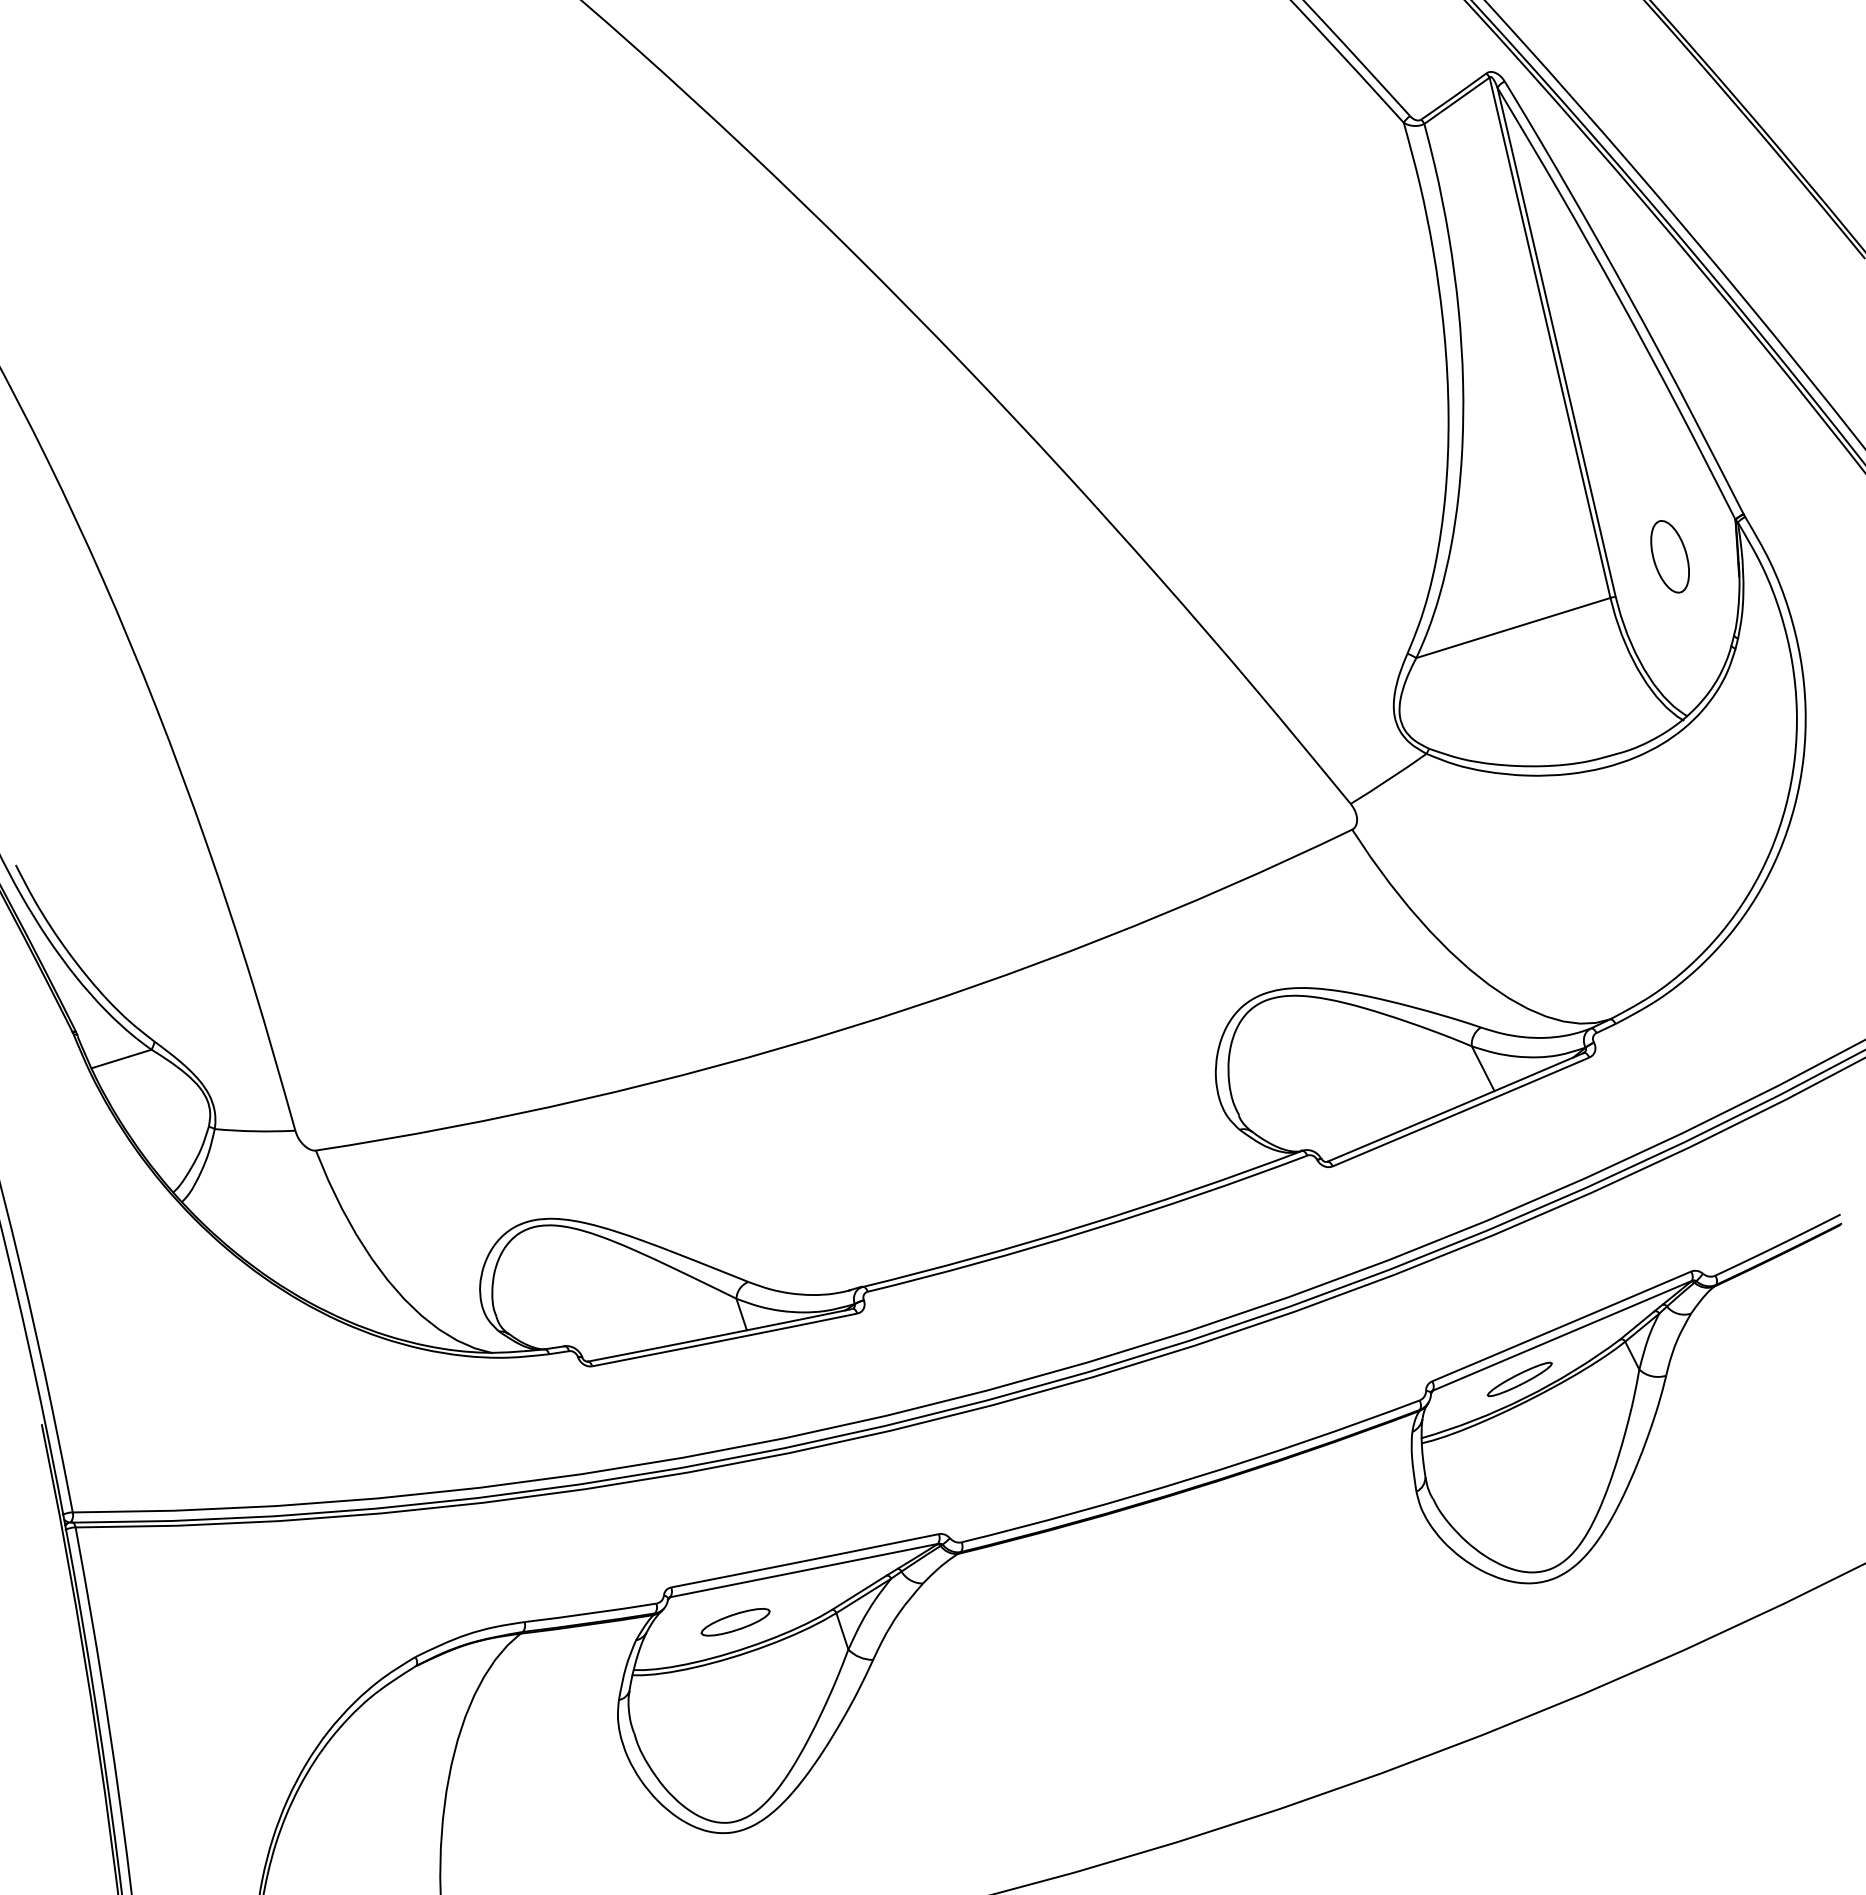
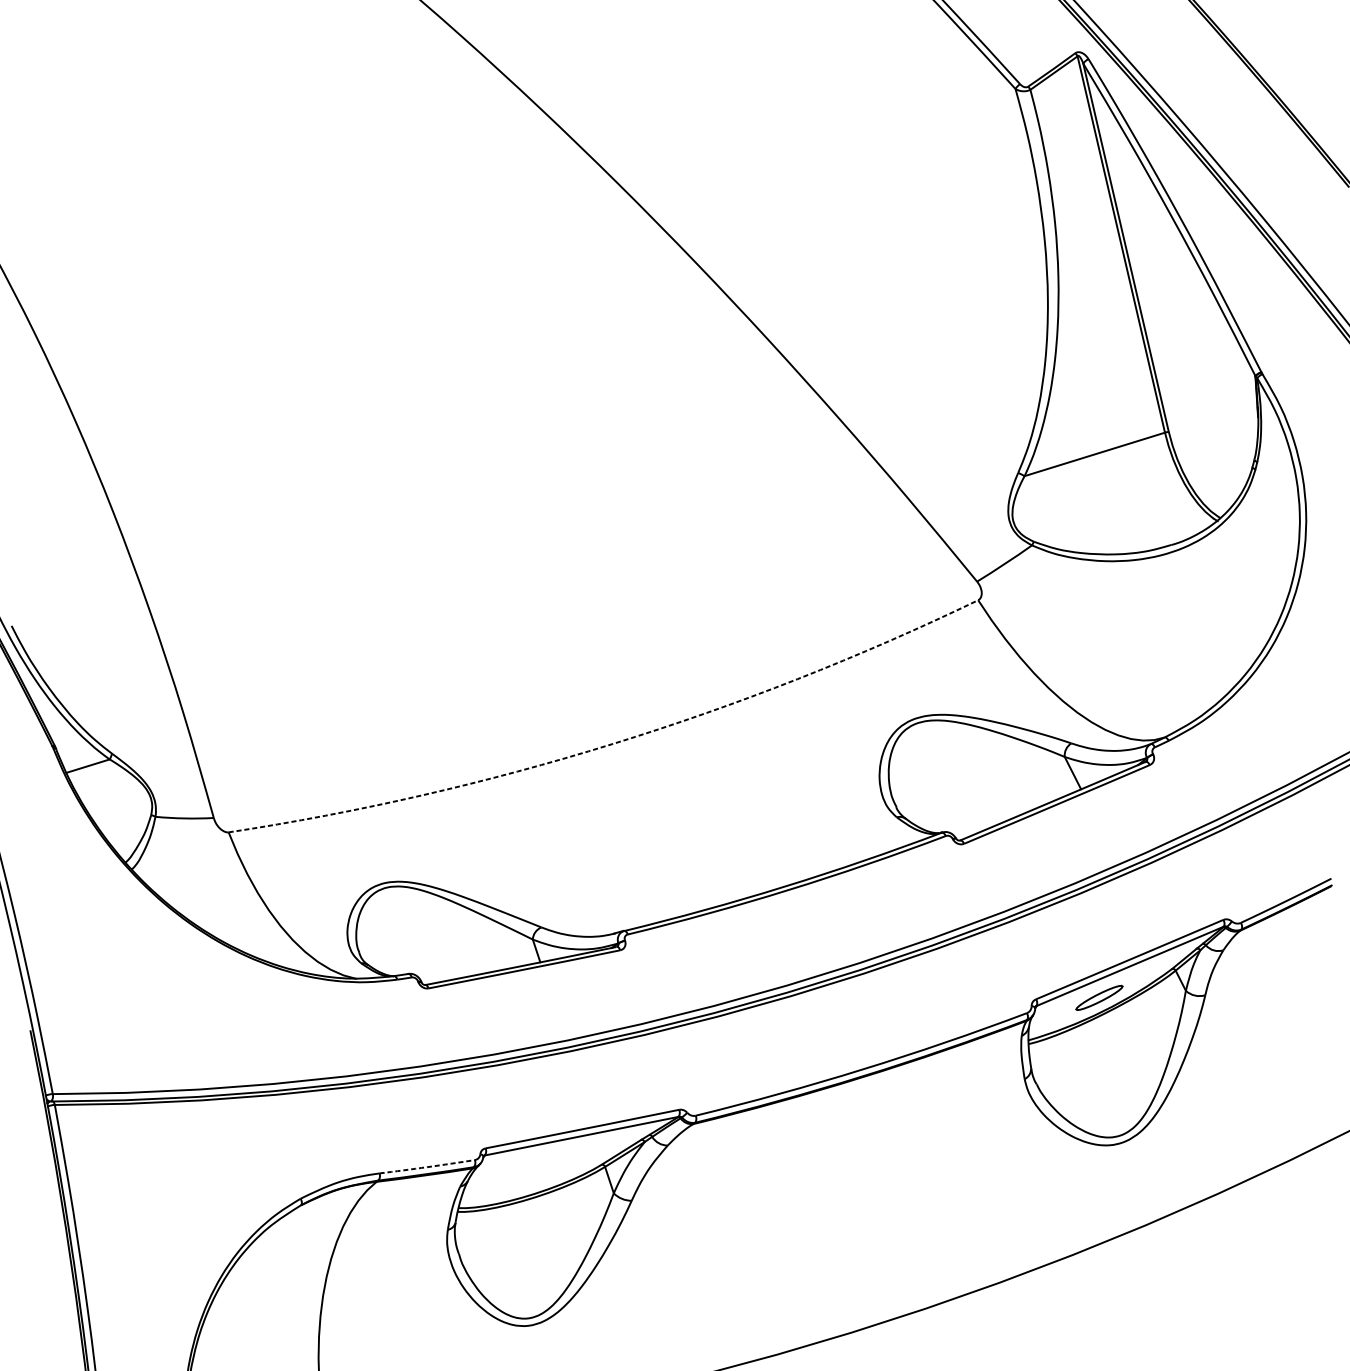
part: (1669, 556) -> (1207, 402), removed
arc: (846, 1028) -> (612, 744), solid -> dashed
arc: (590, 1613) -> (427, 1167), solid -> dashed
part: (735, 1622) -> (532, 1173), removed

